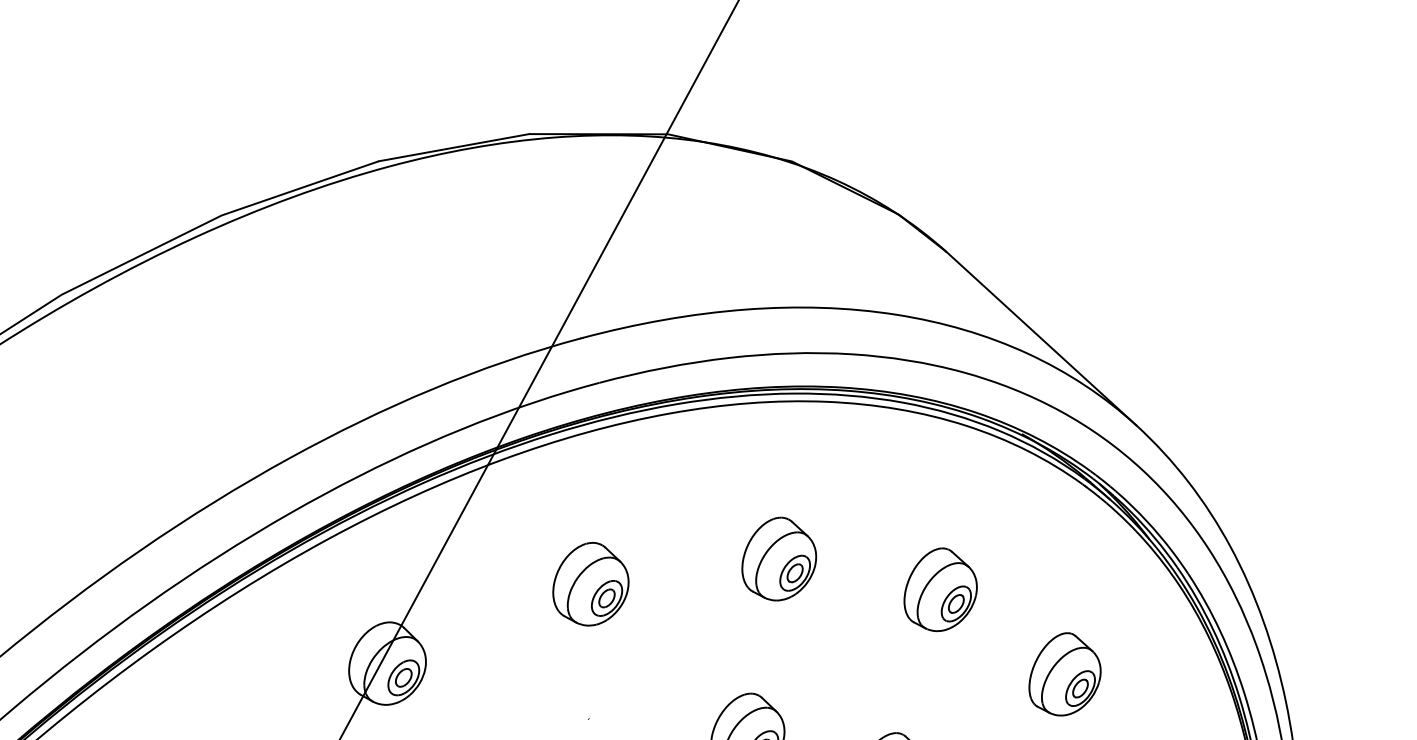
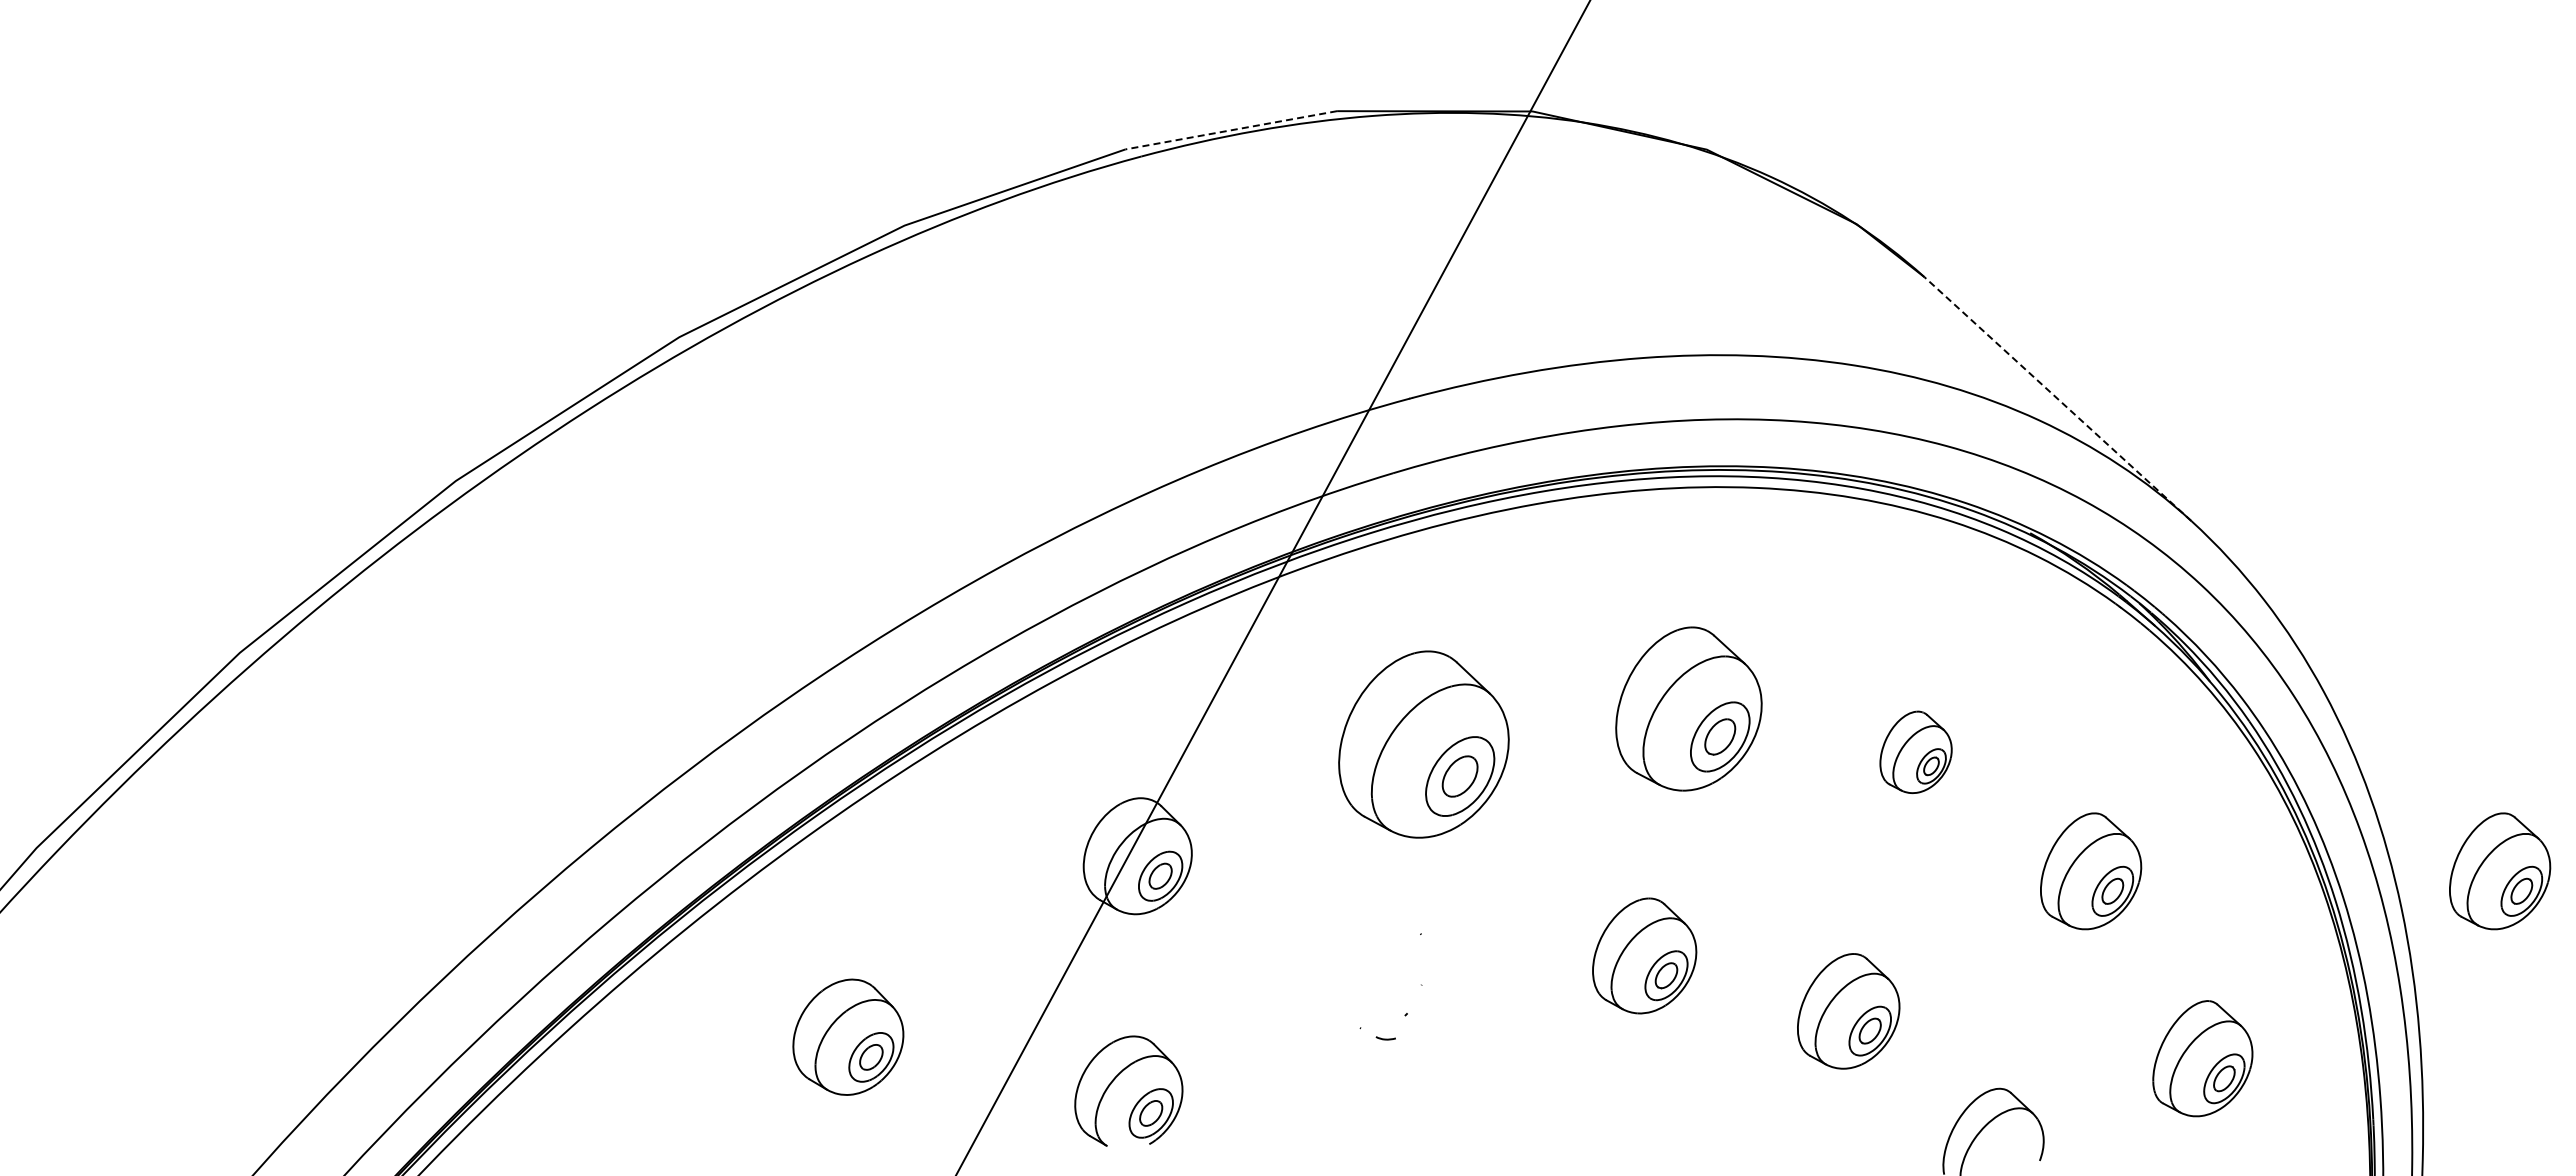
line: (453, 147) -> (1230, 130), solid -> dashed
line: (1041, 339) -> (2057, 399), solid -> dashed
part: (778, 559) -> (1688, 709), size x1.4
part: (590, 584) -> (1423, 744), size x1.6
part: (940, 589) -> (1915, 752), size x0.7
part: (1356, 674) -> (2500, 871), added

